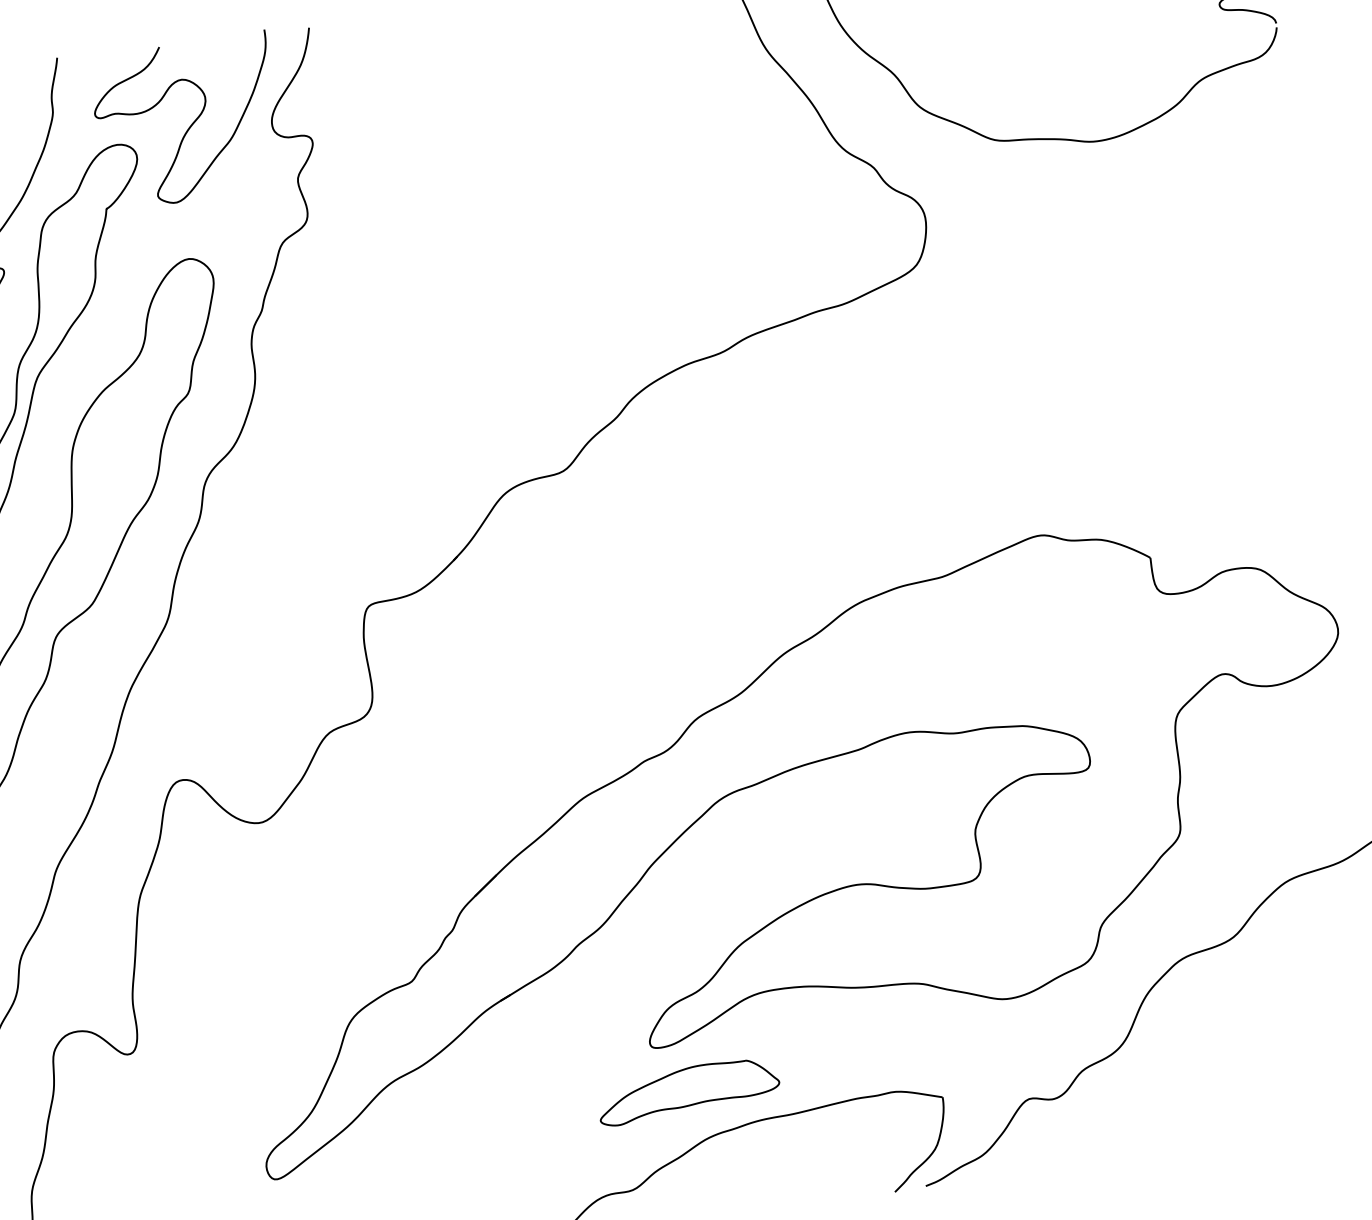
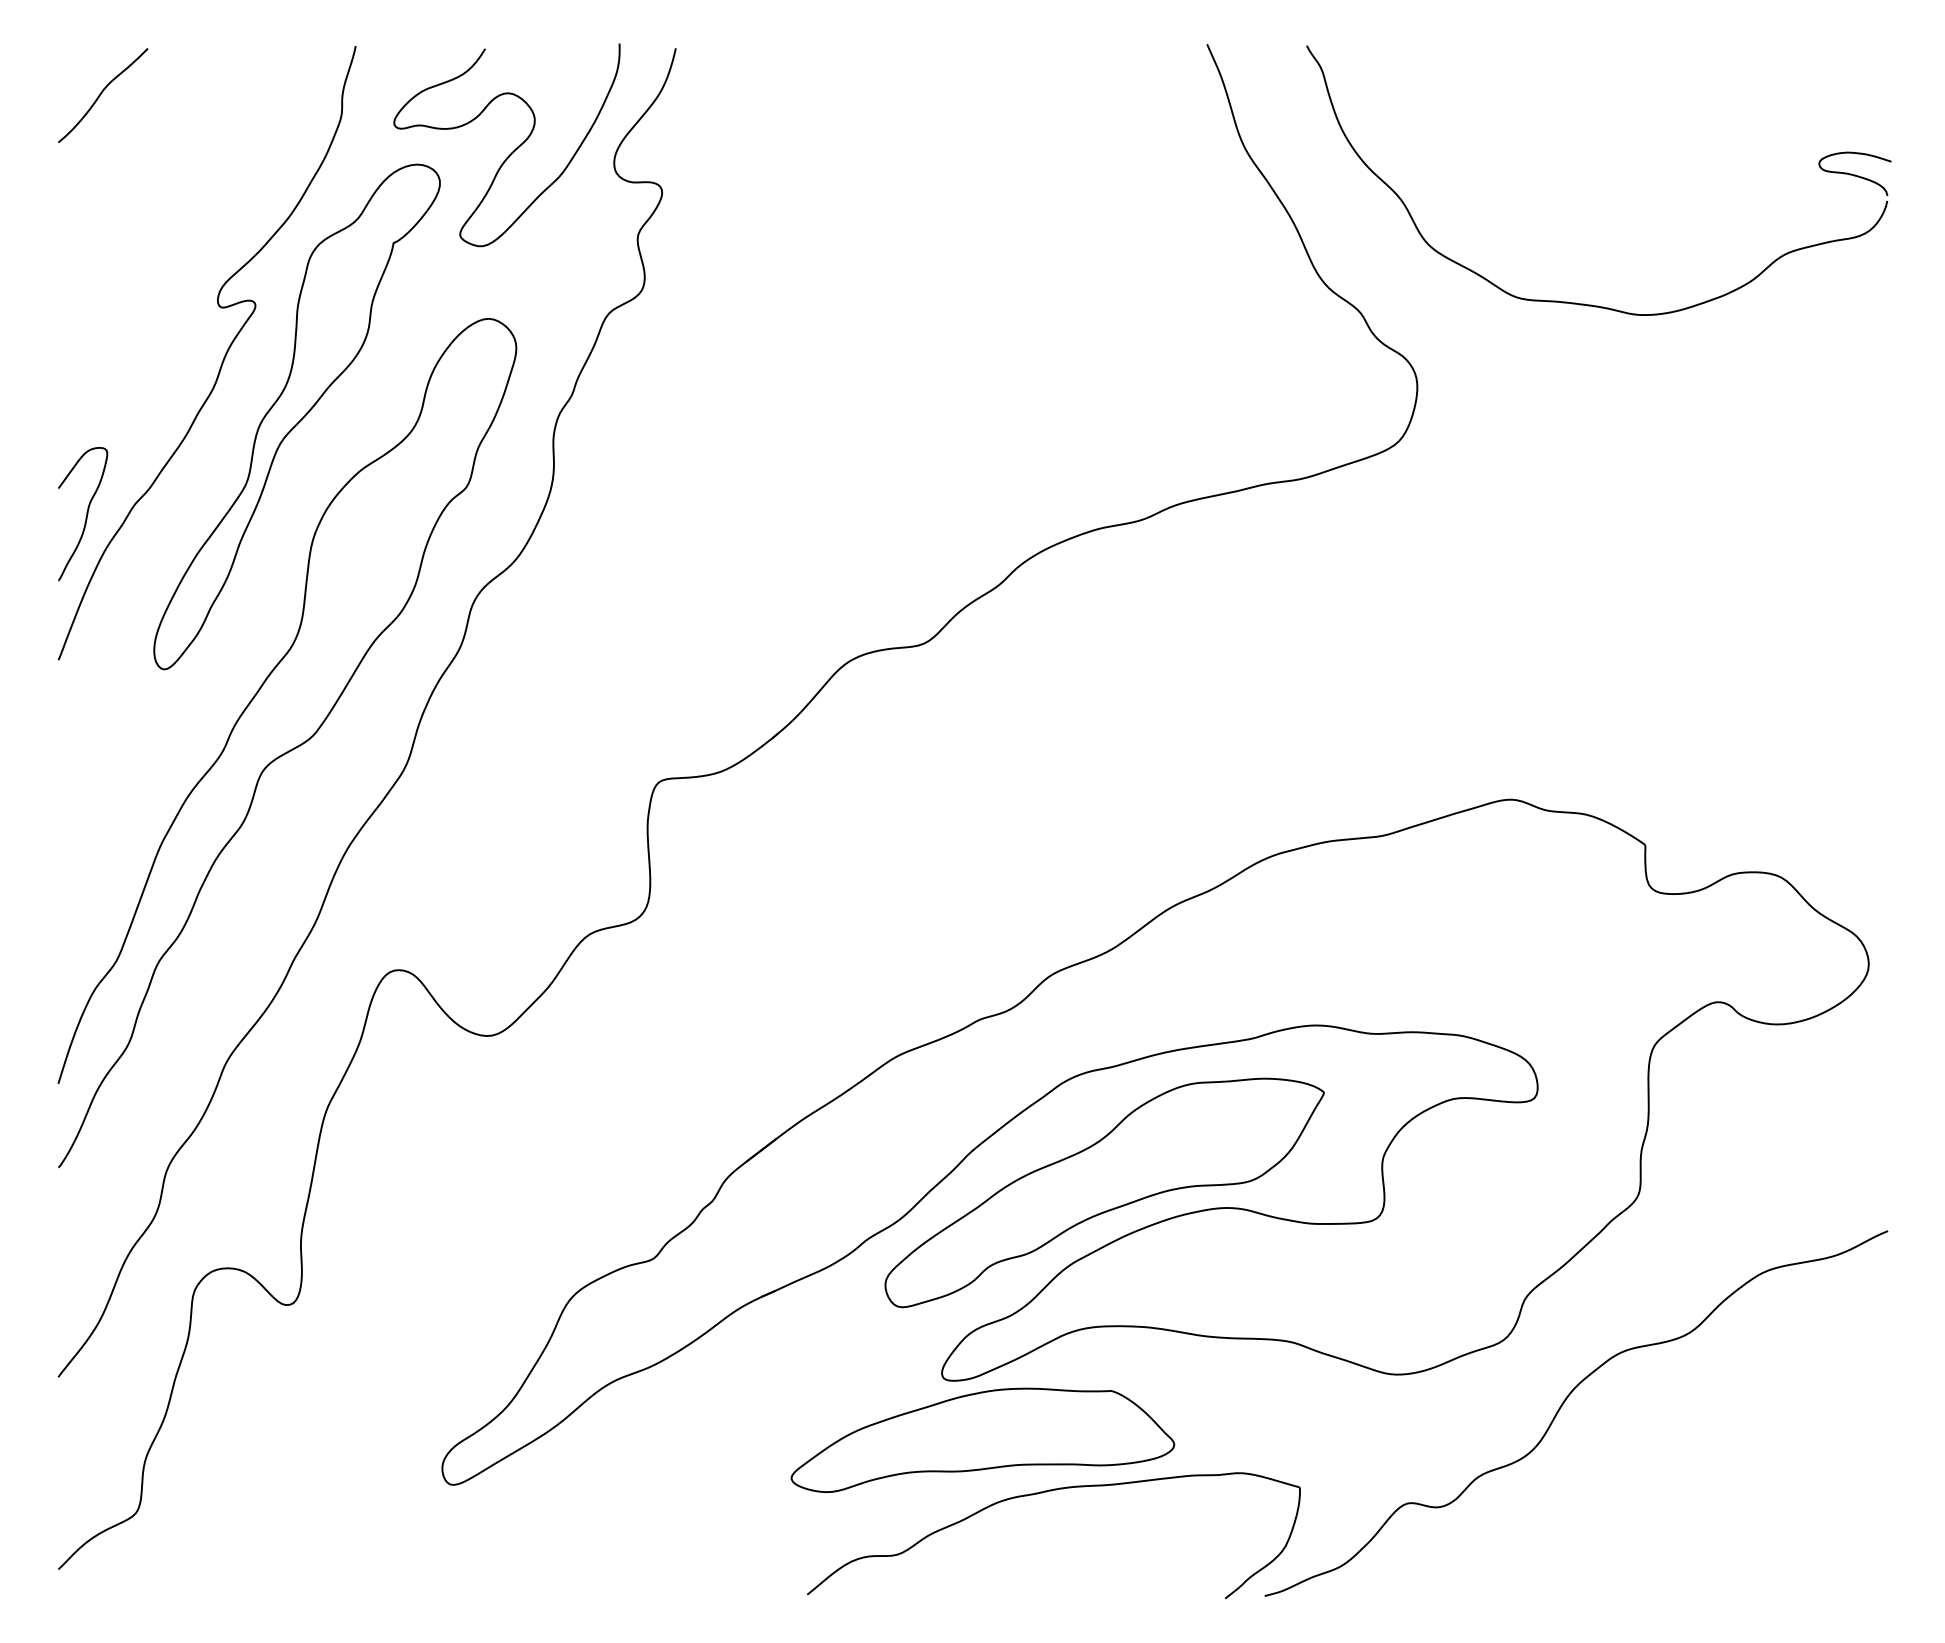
part: (759, 884) -> (1104, 1192), added
part: (688, 1091) -> (982, 1439), size x1.67

